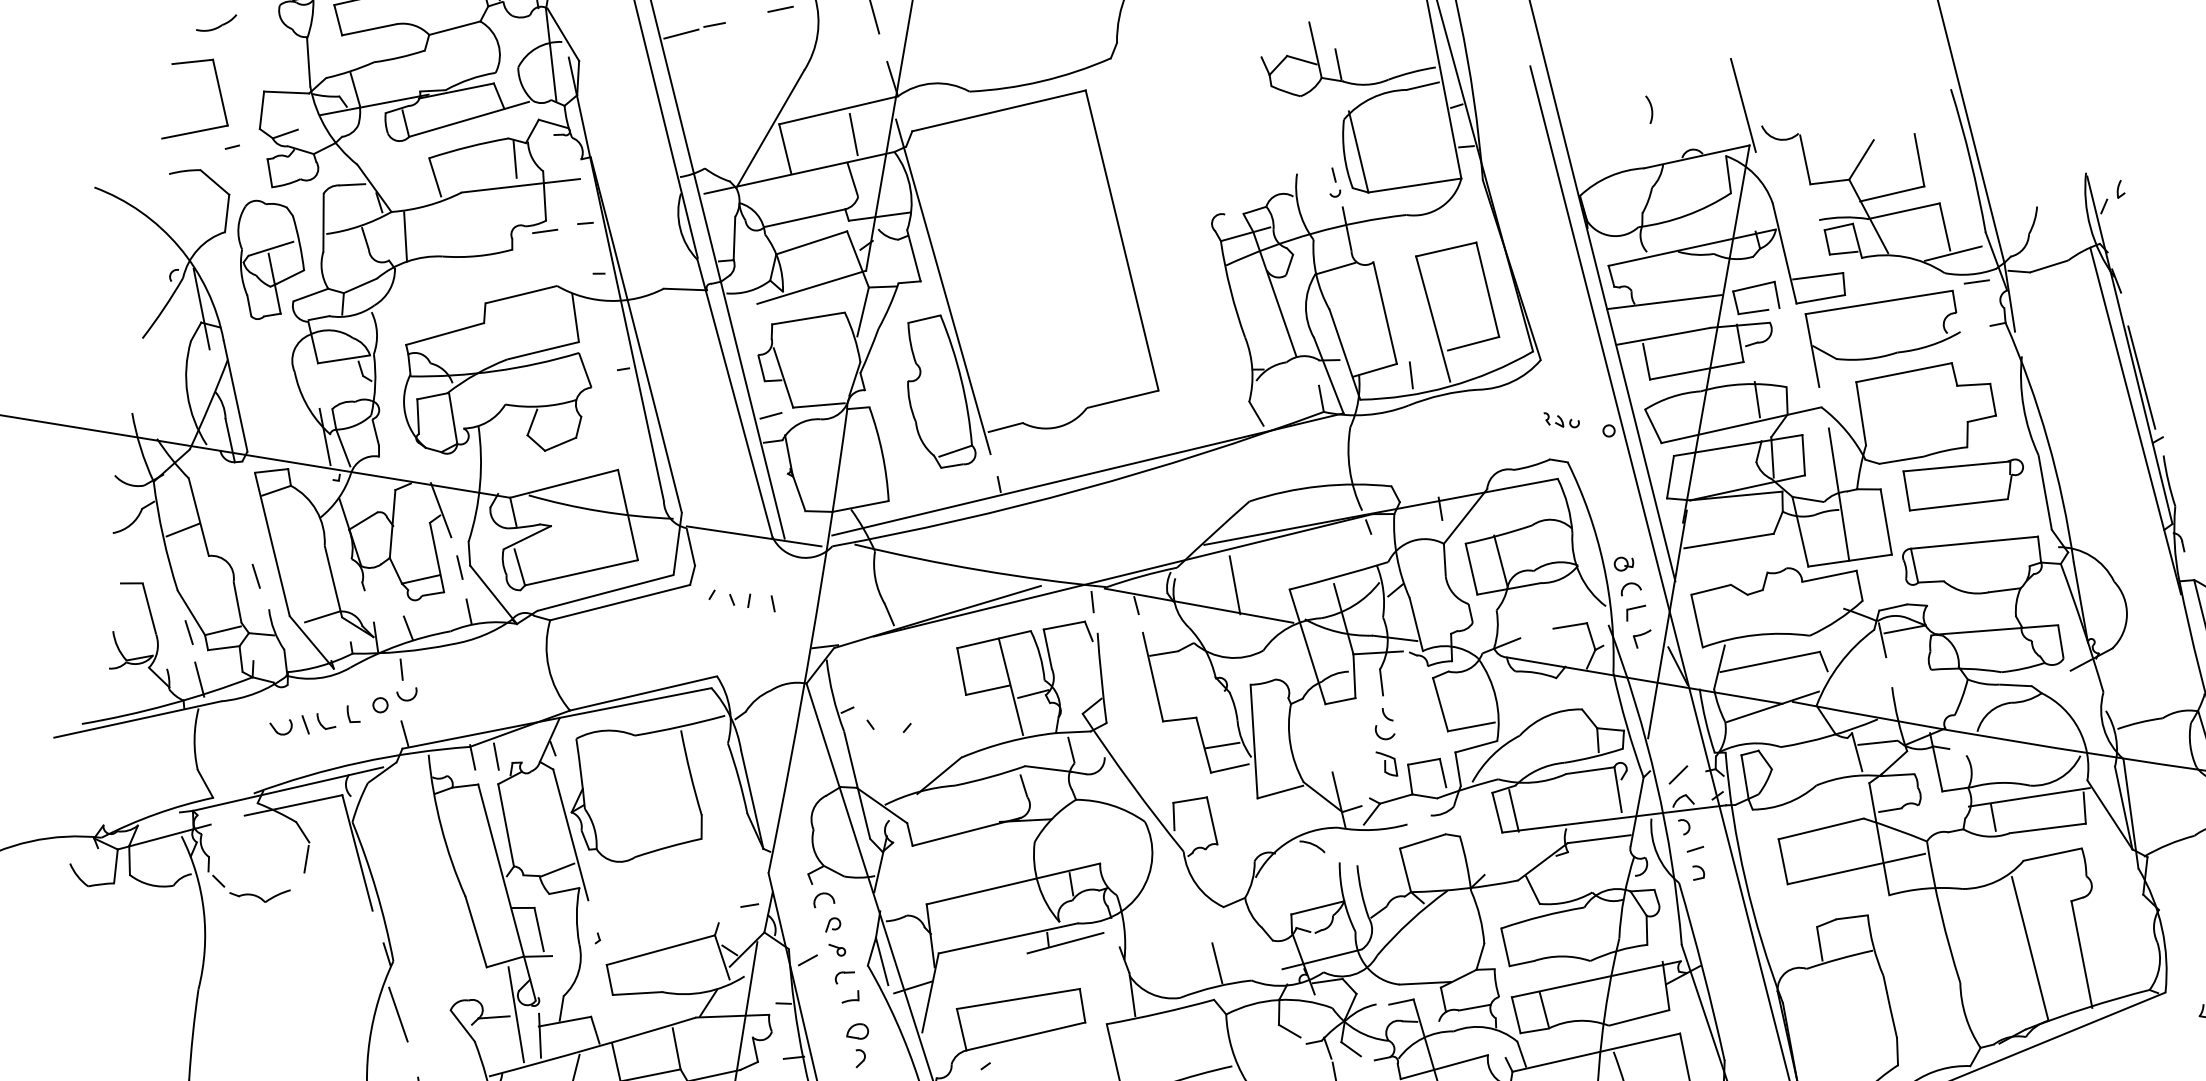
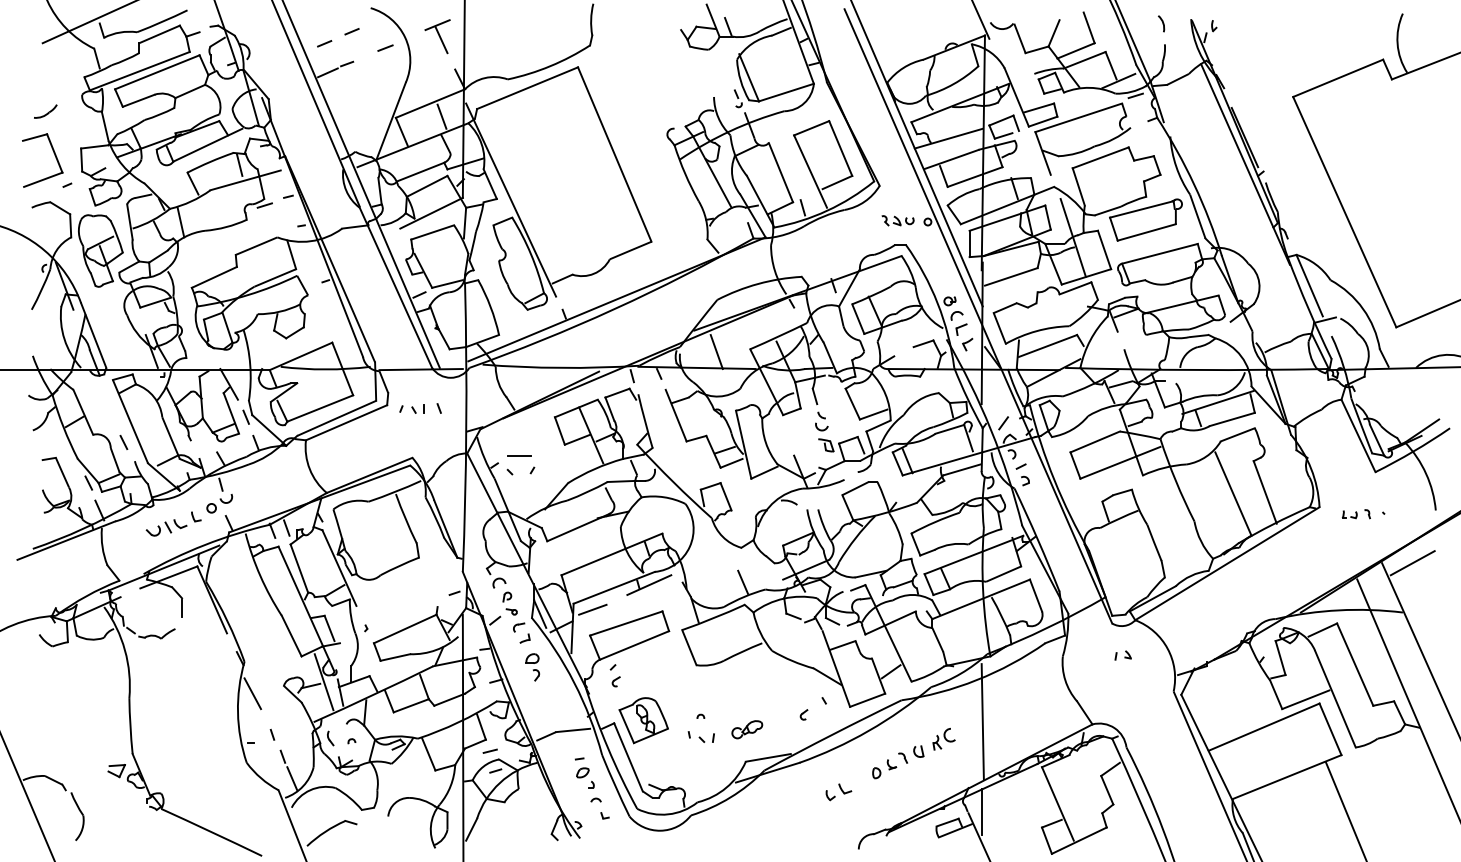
arc: (1650, 109) -> (1162, 23), moved
part: (1560, 420) -> (897, 220), size x1.43
line: (890, 700) -> (519, 455), added
line: (967, 967) -> (592, 609), added

